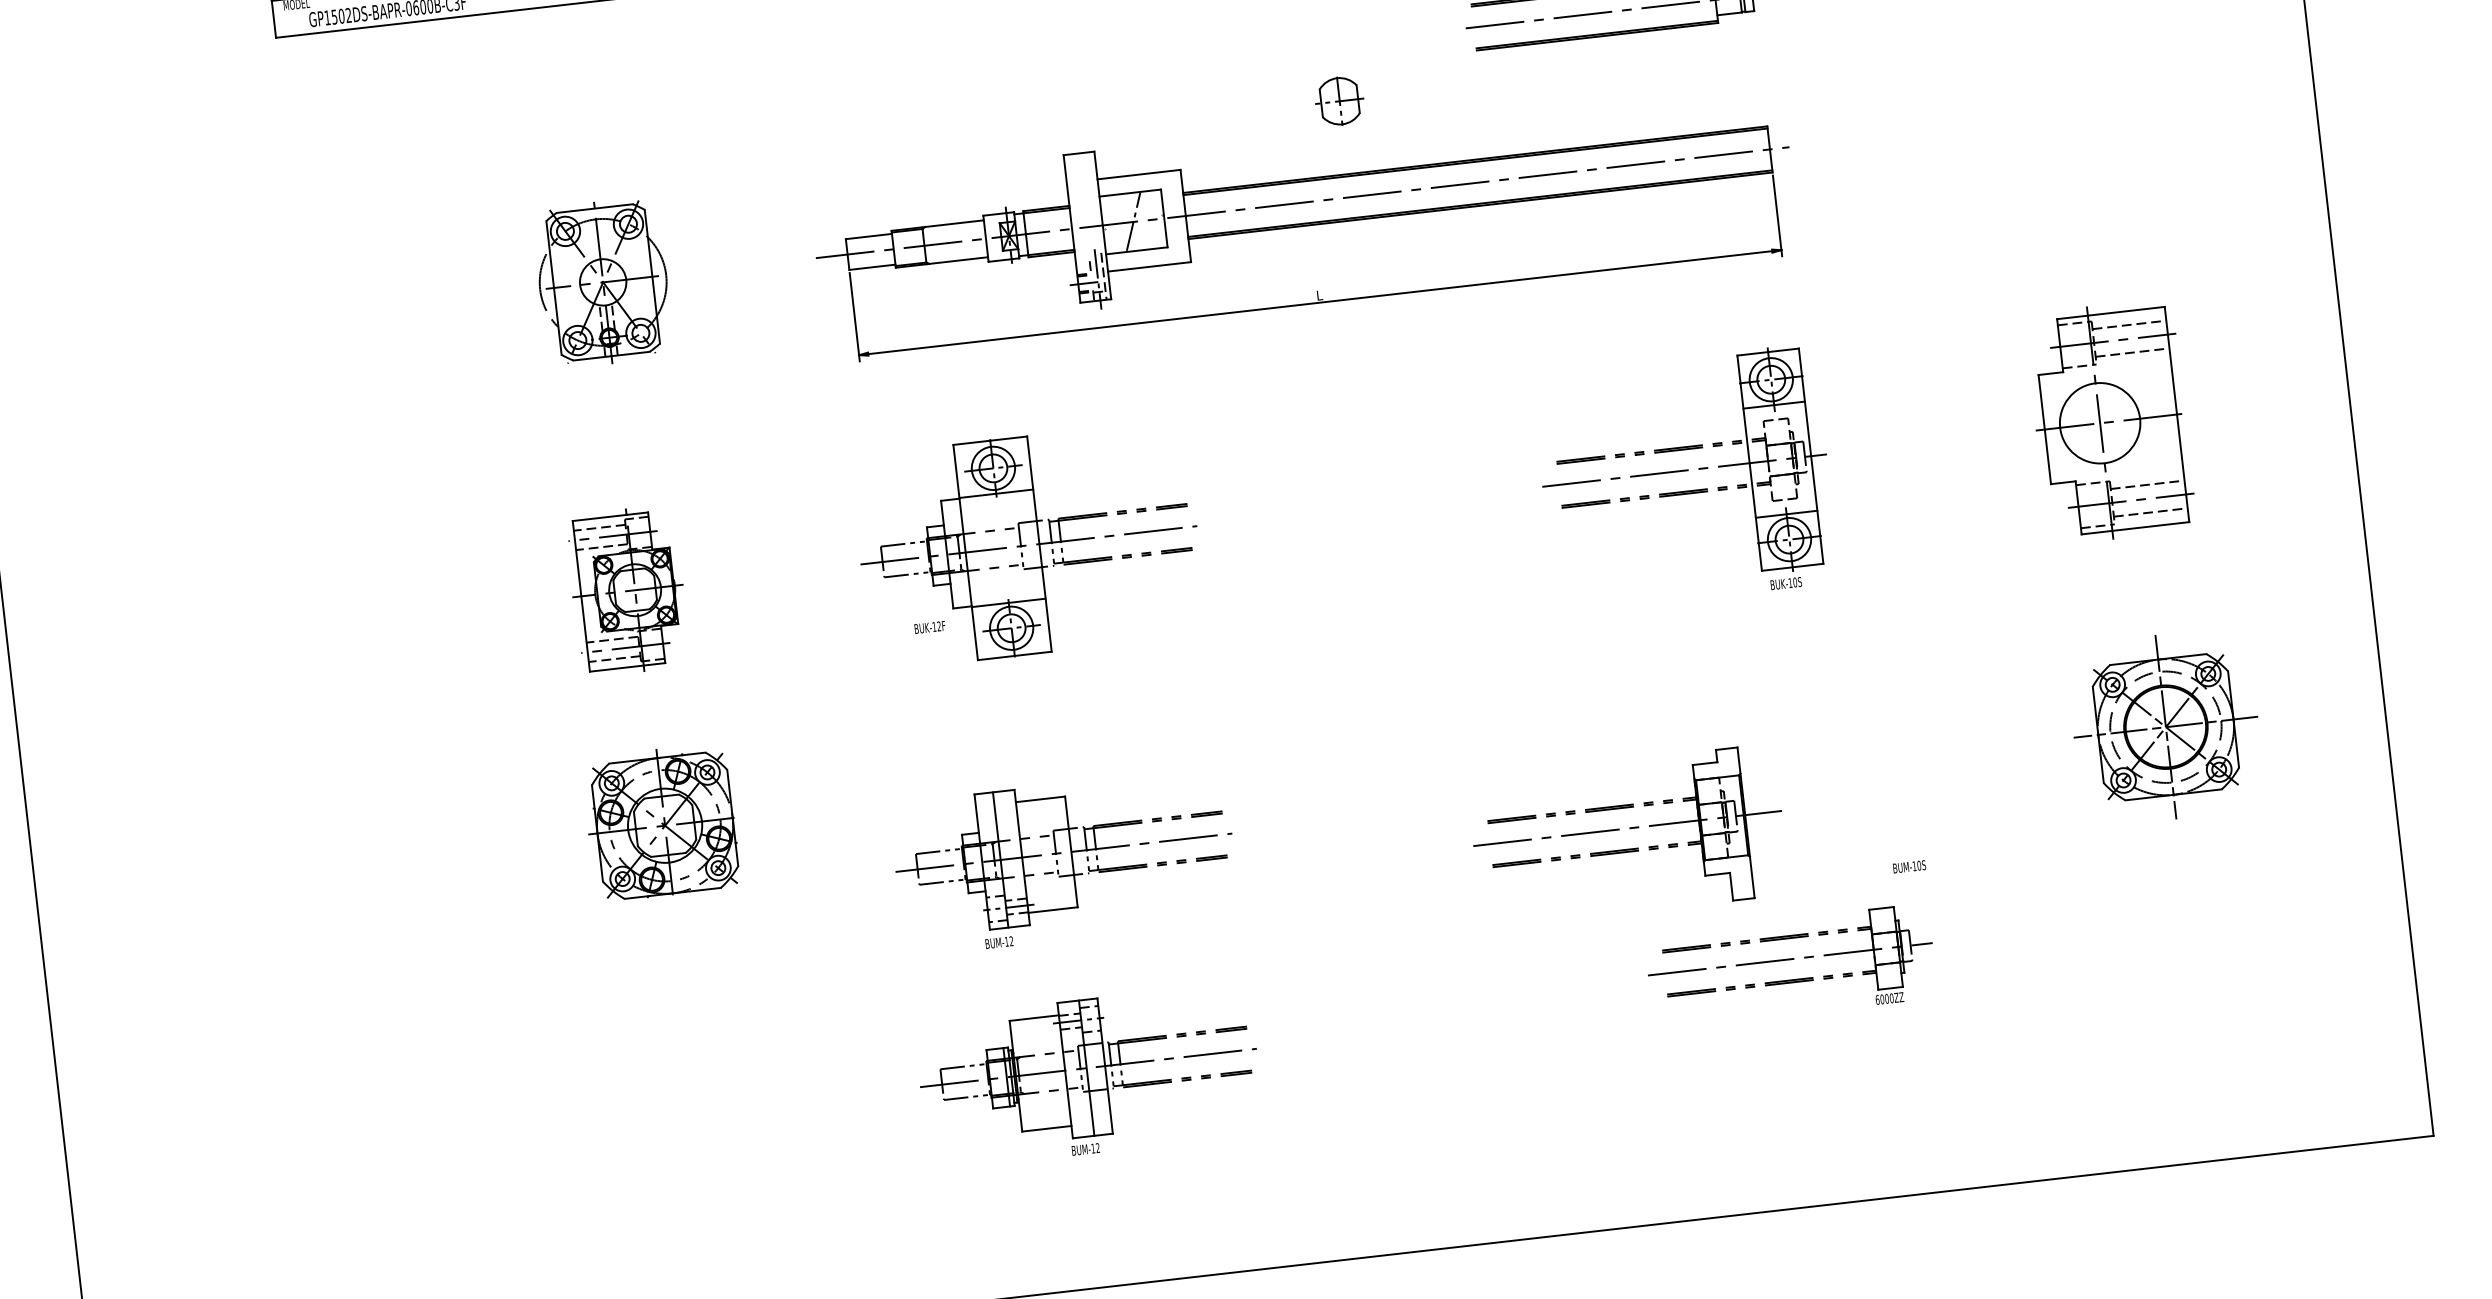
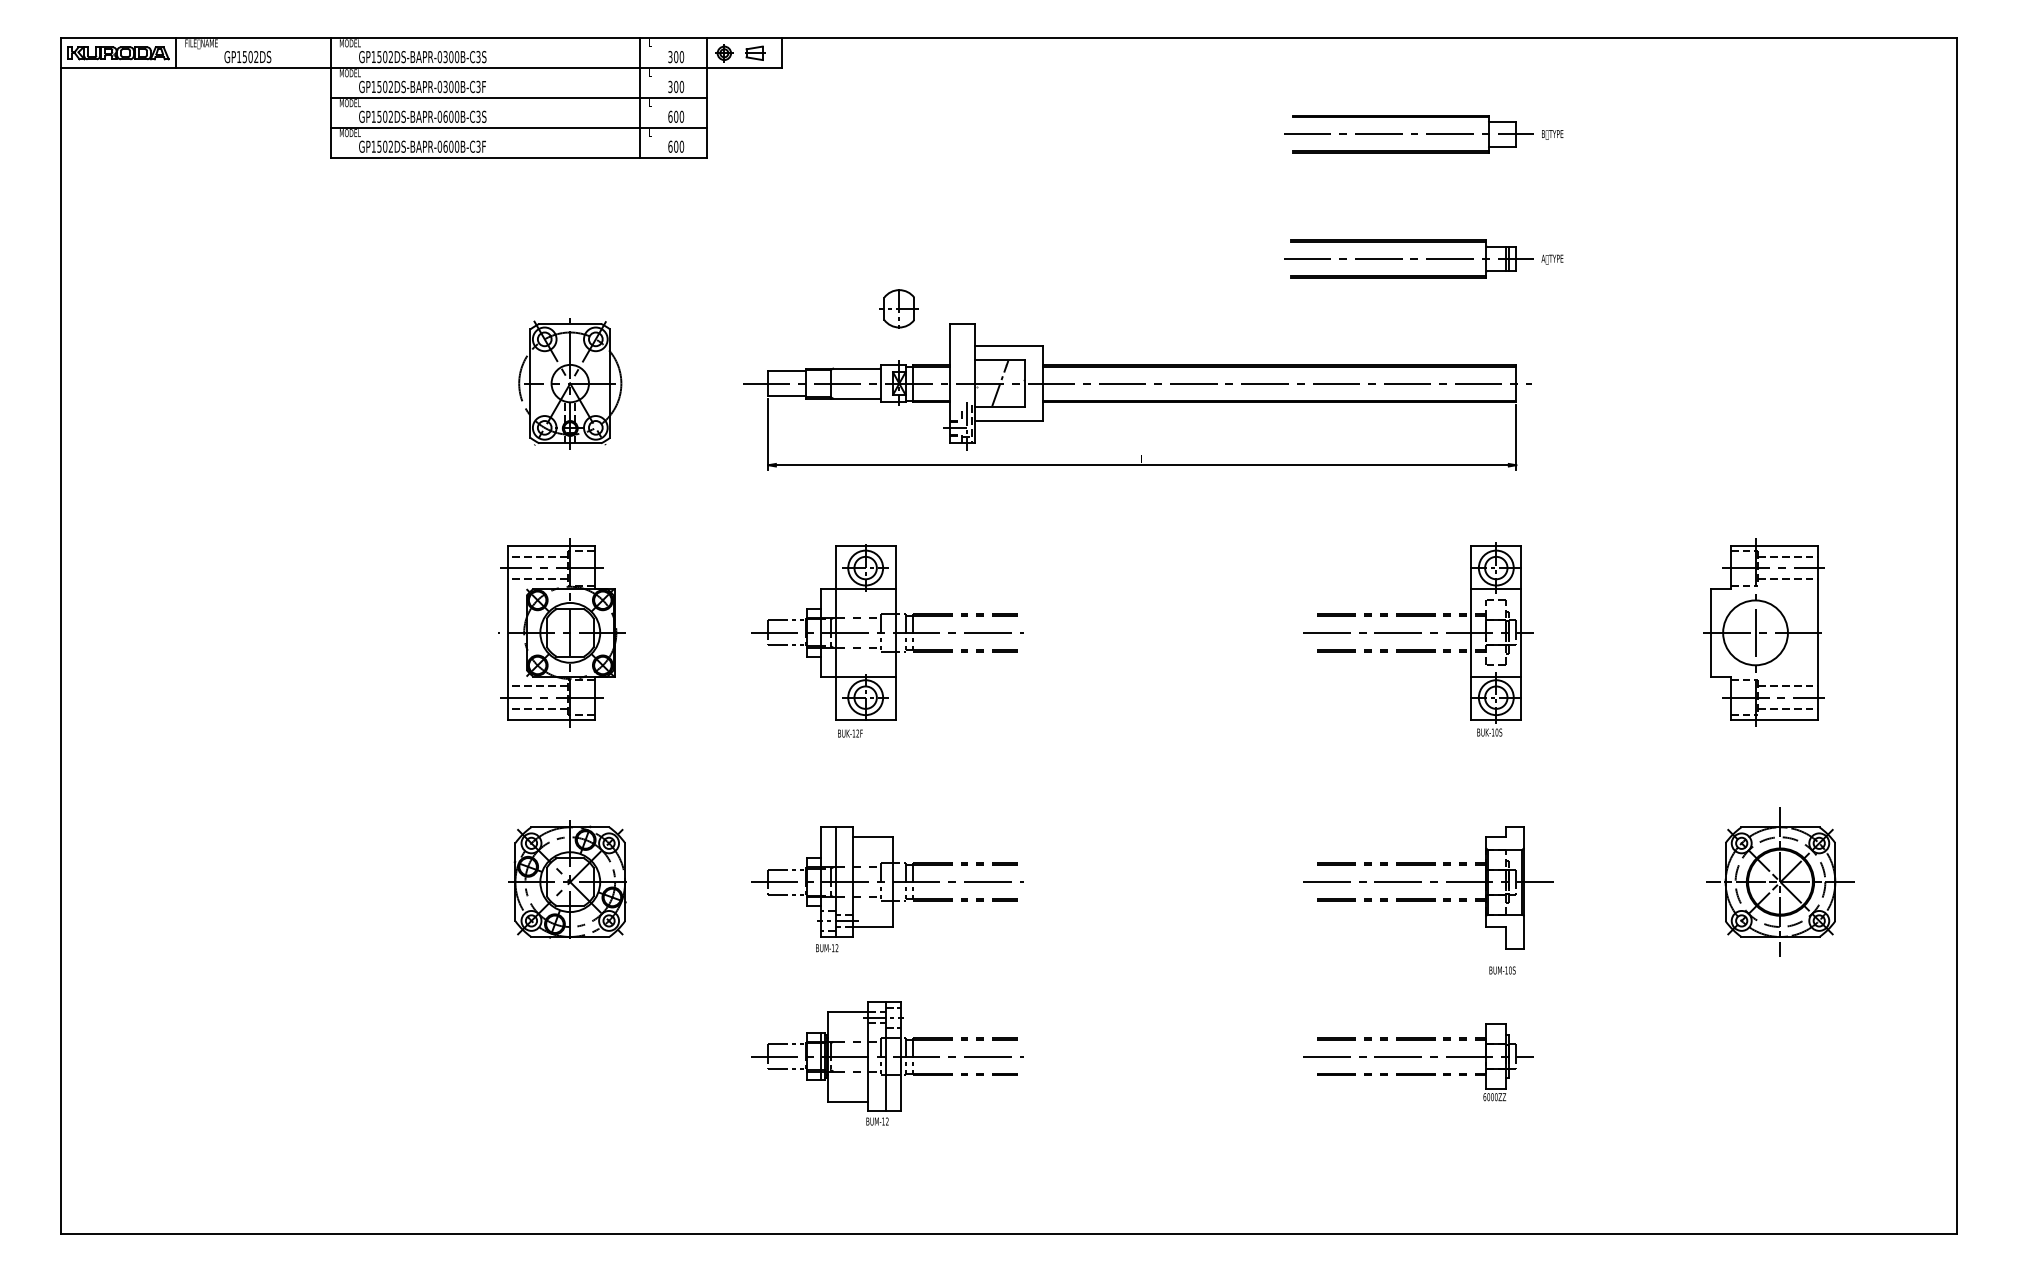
part: (1338, 100) -> (898, 308), moved
part: (627, 590) -> (561, 632), size x1.43
text: (930, 627) -> (850, 733), moved
part: (661, 822) -> (567, 879), moved
part: (1628, 835) -> (1428, 887), moved
text: (1909, 866) -> (1502, 970), moved
part: (1790, 966) -> (1418, 1062), moved

